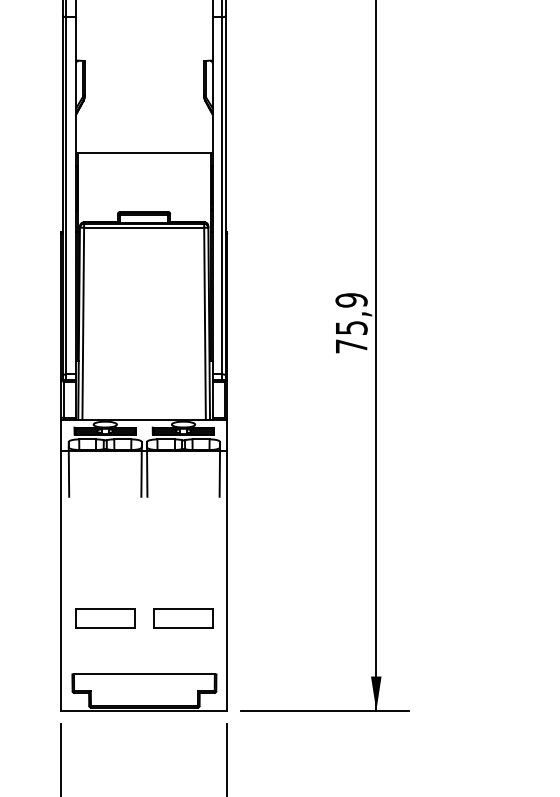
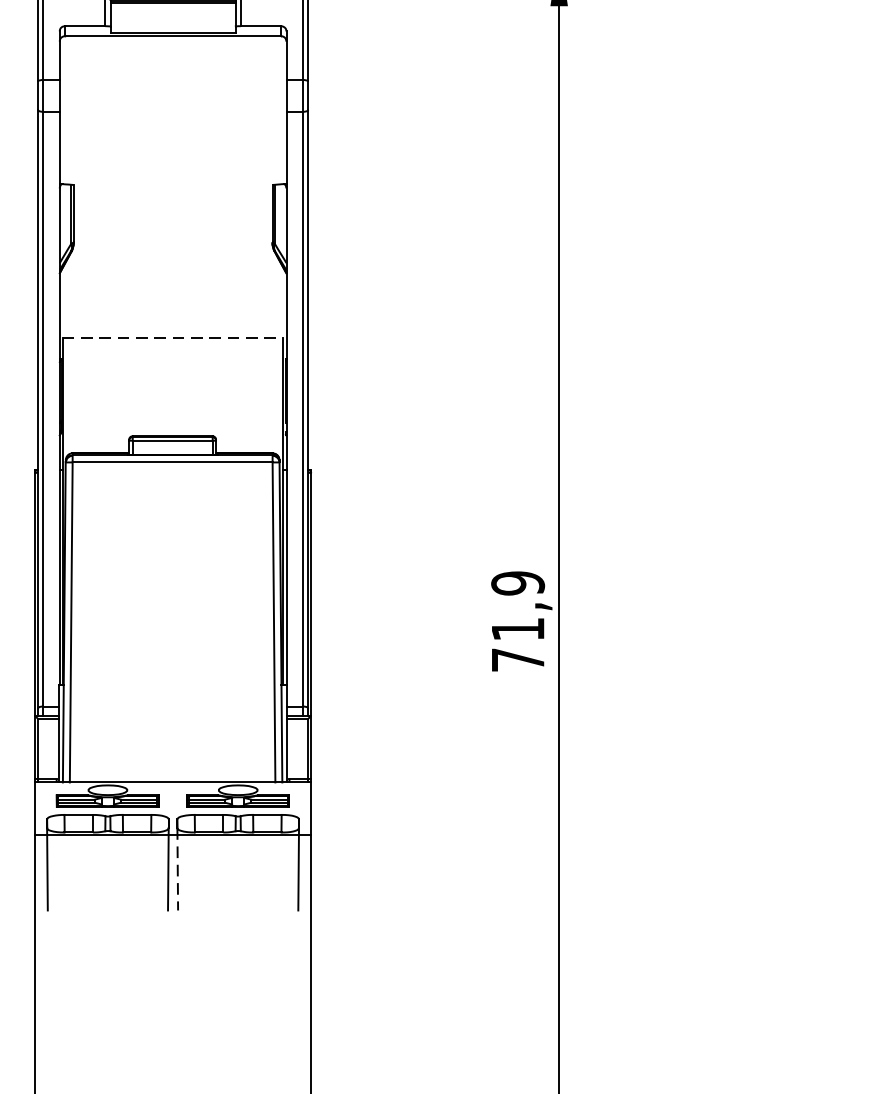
line: (144, 152) -> (173, 337), solid -> dashed
text: (351, 327) -> (517, 628), 75,9 -> 71,9
line: (147, 472) -> (178, 870), solid -> dashed

